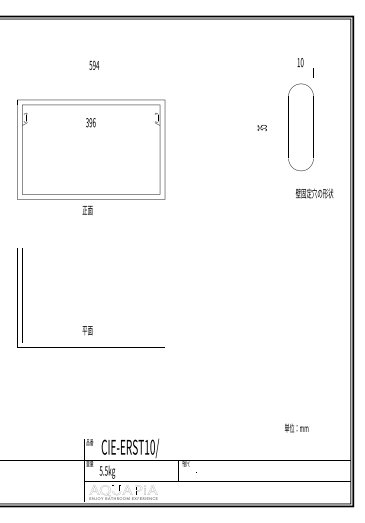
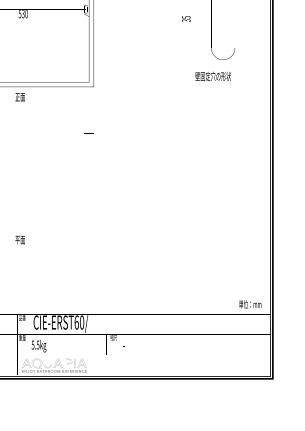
text: (90, 122) -> (22, 13), 396 -> 530
text: (314, 193) -> (213, 76), moved
text: (87, 330) -> (20, 240), moved
text: (296, 427) -> (250, 303), moved
text: (146, 446) -> (76, 321), CIE-ERST10/ -> CIE-ERST60/

